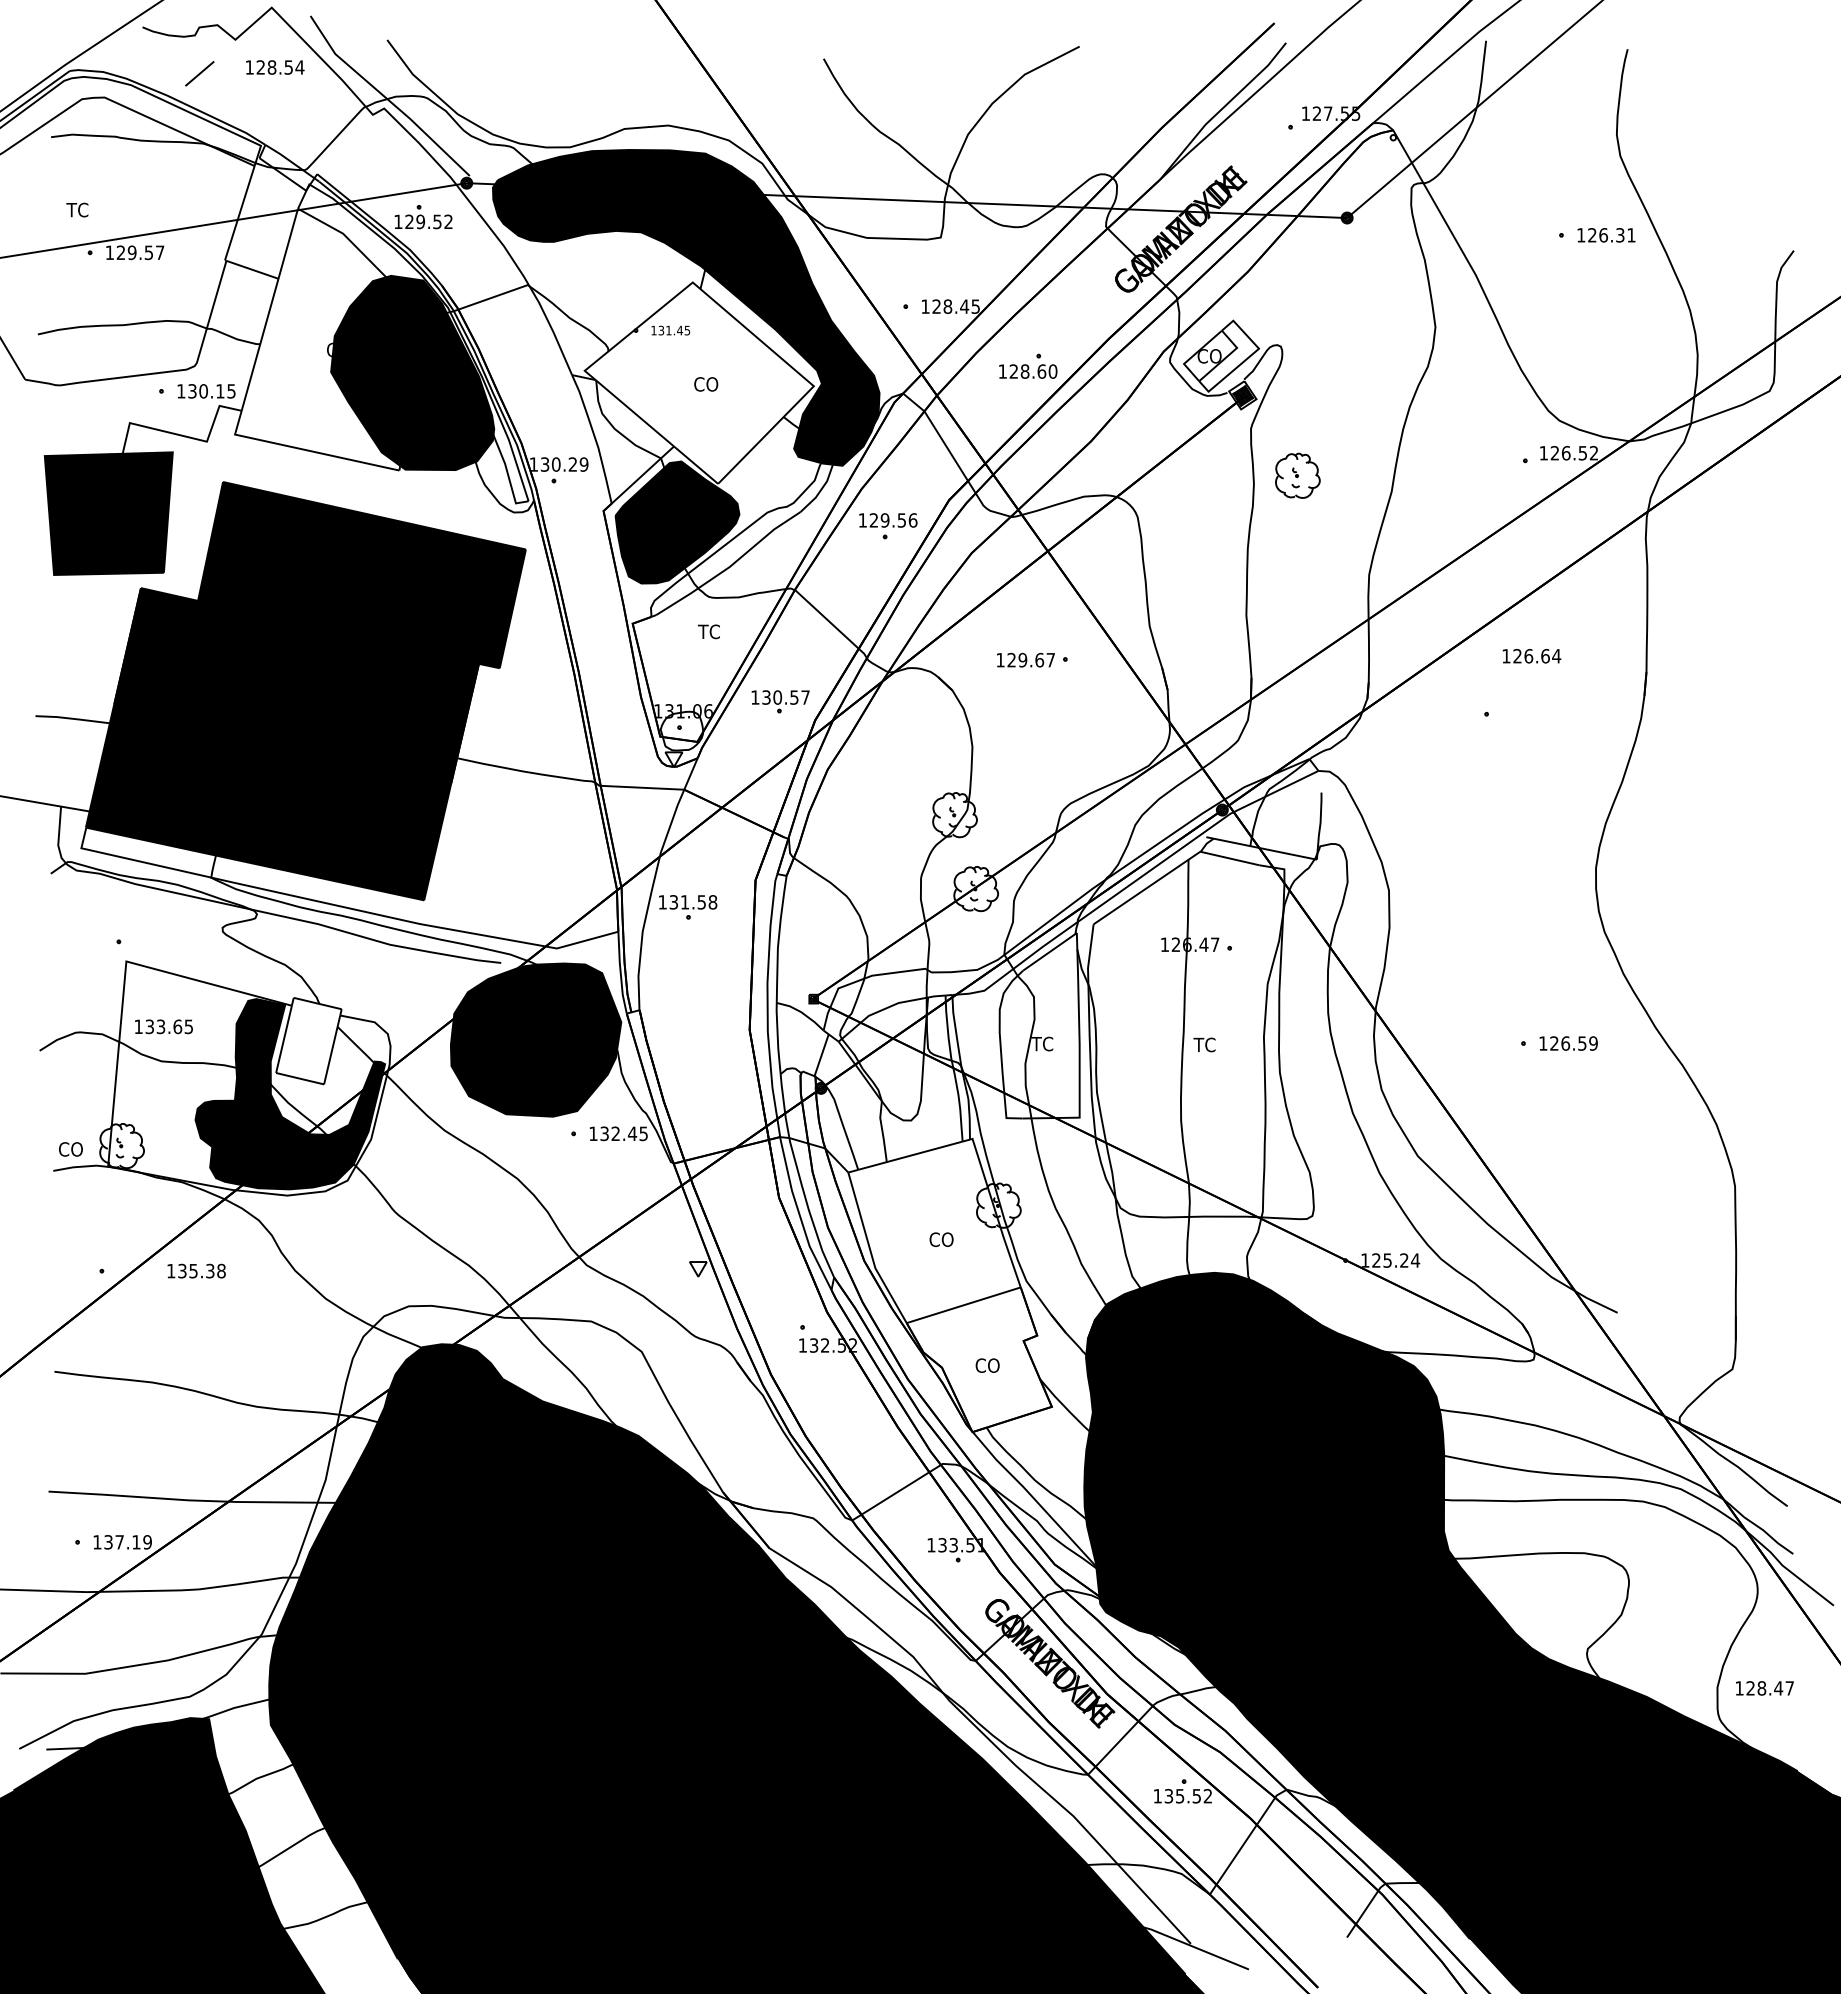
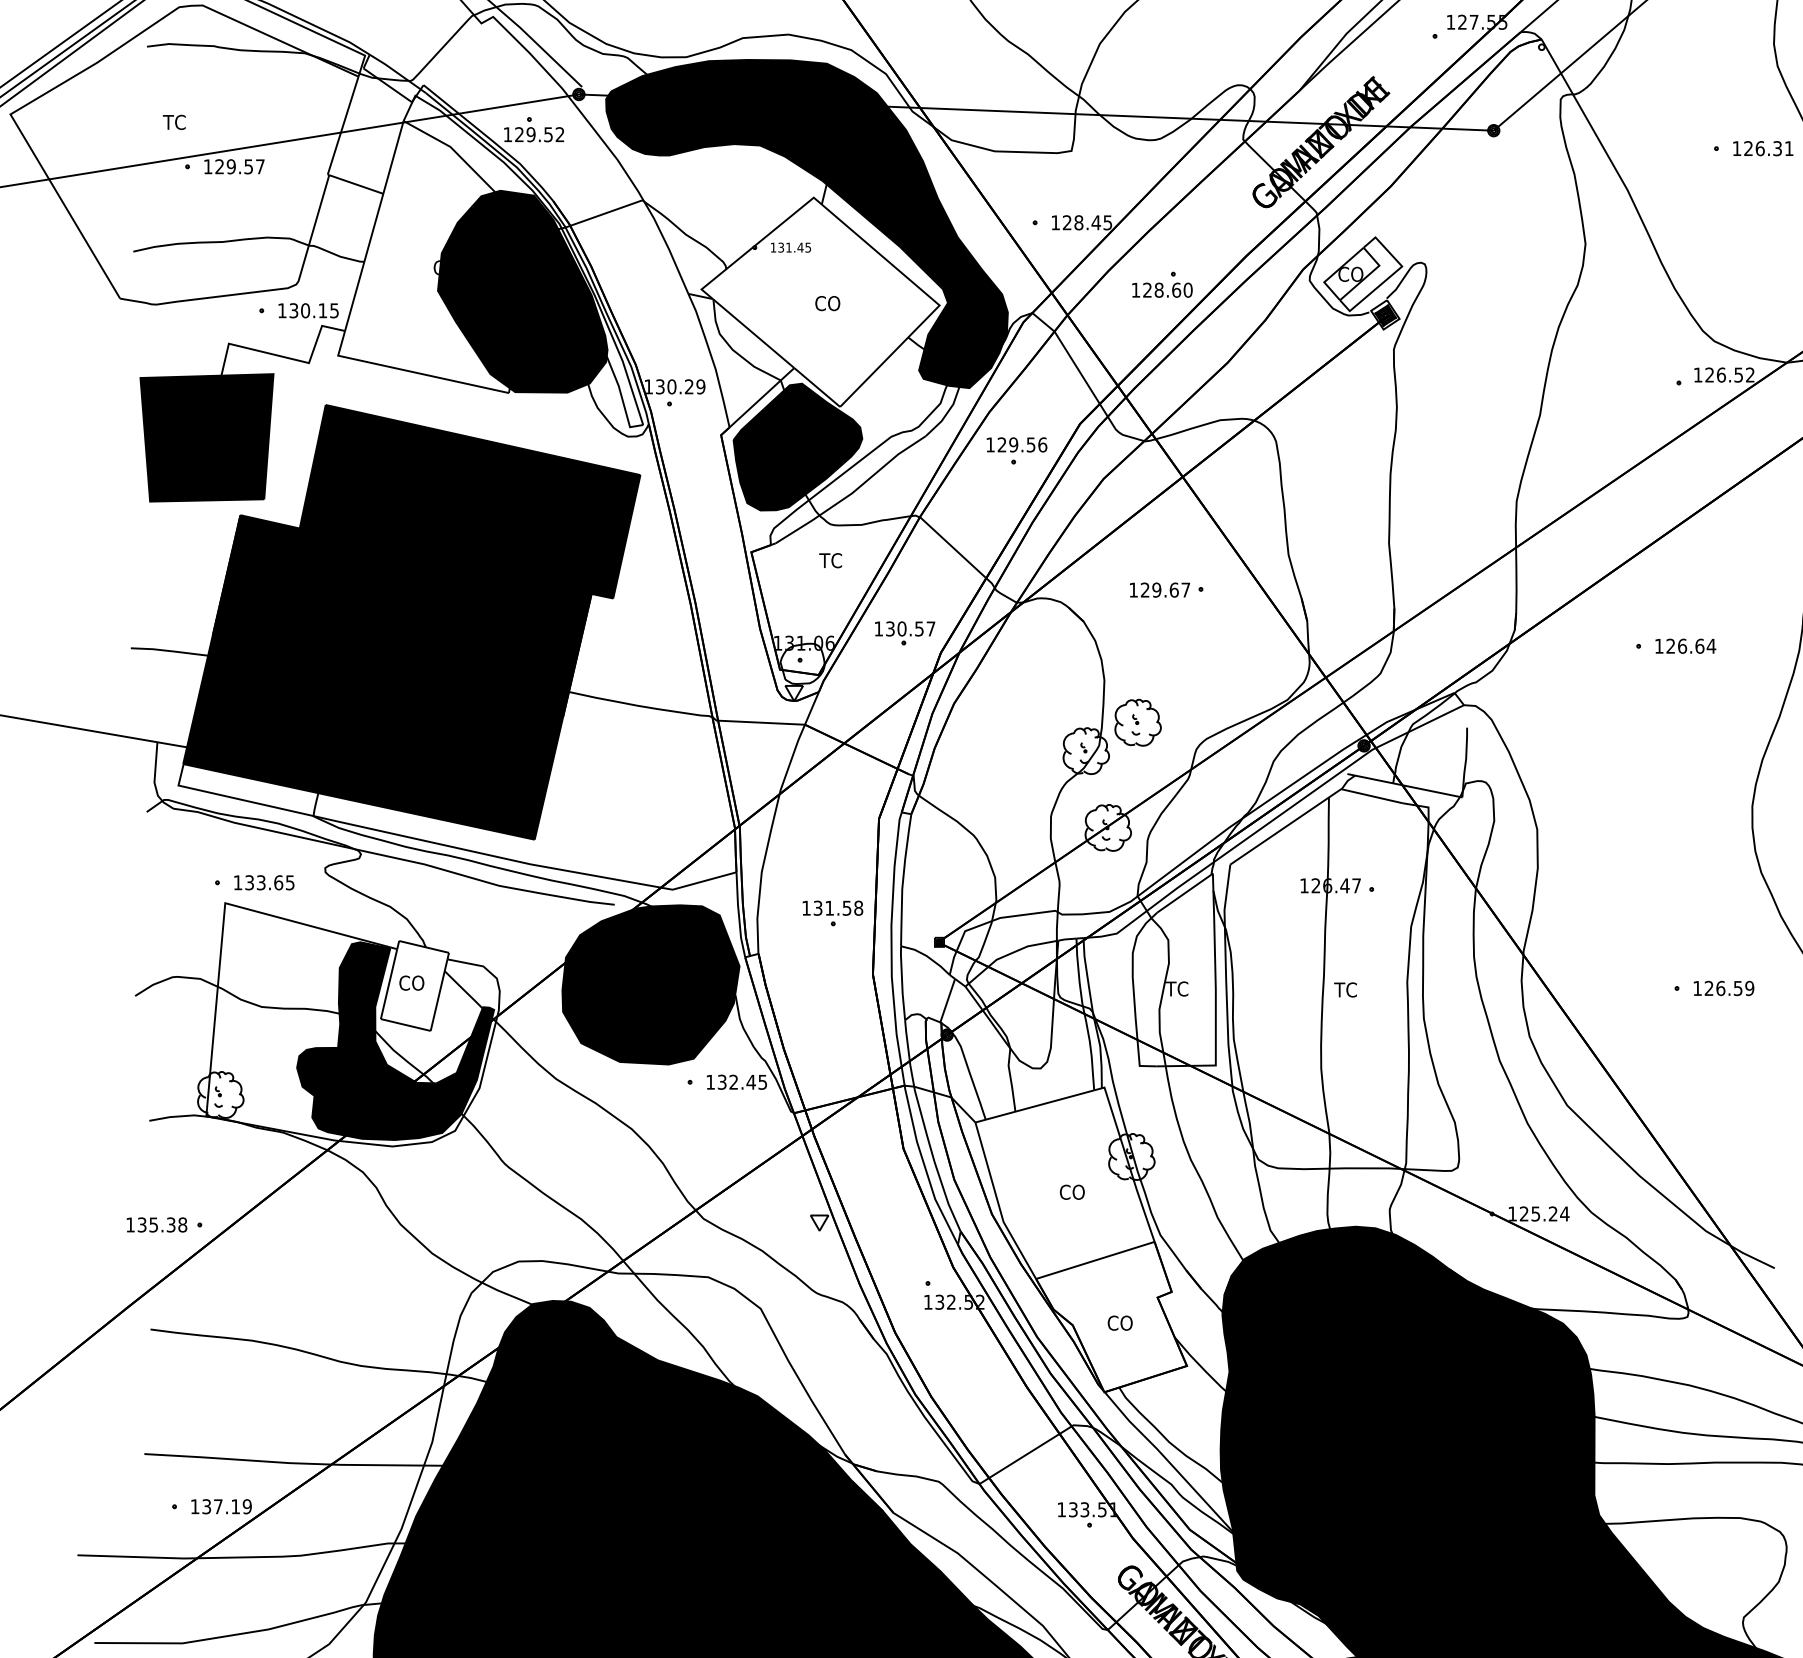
part: (1297, 475) -> (1137, 722), moved
text: (1531, 656) -> (1685, 646), moved
part: (688, 907) -> (833, 913), moved
text: (163, 1026) -> (263, 882), moved
text: (70, 1149) -> (411, 983), moved
text: (196, 1270) -> (156, 1224), moved

